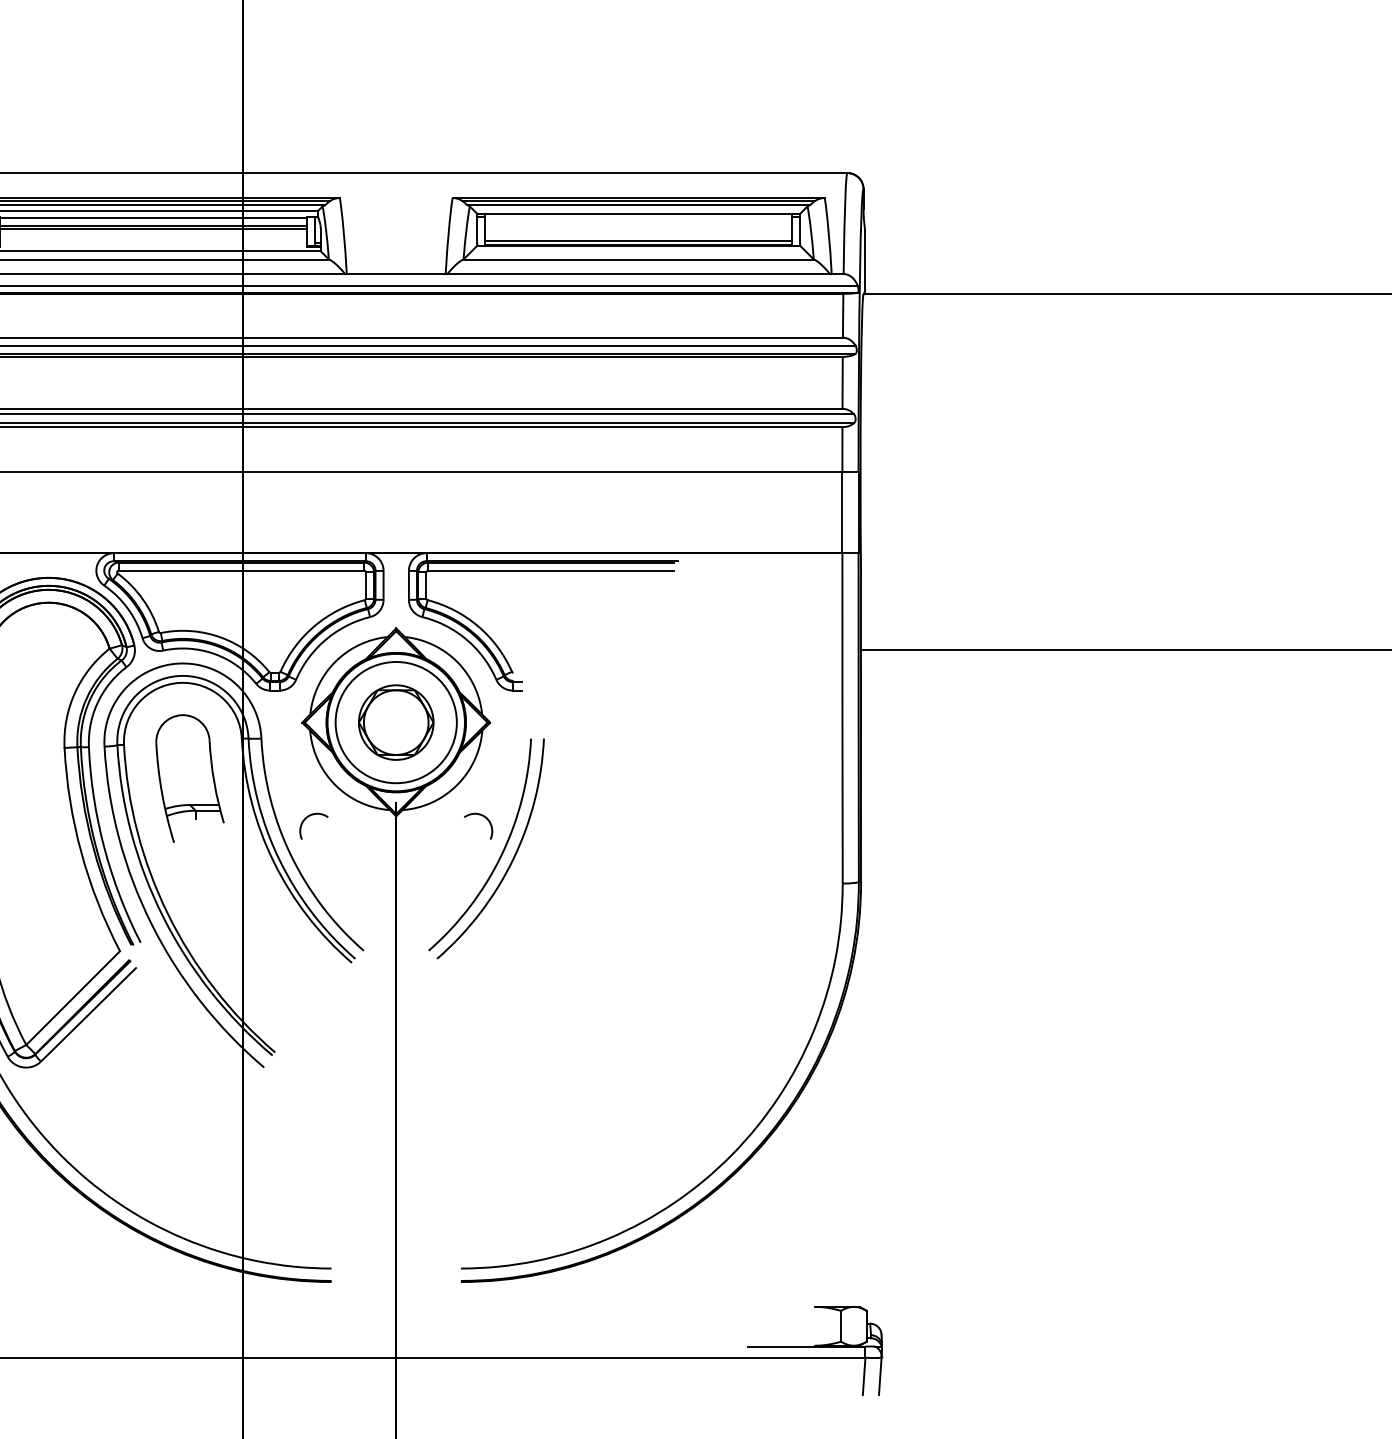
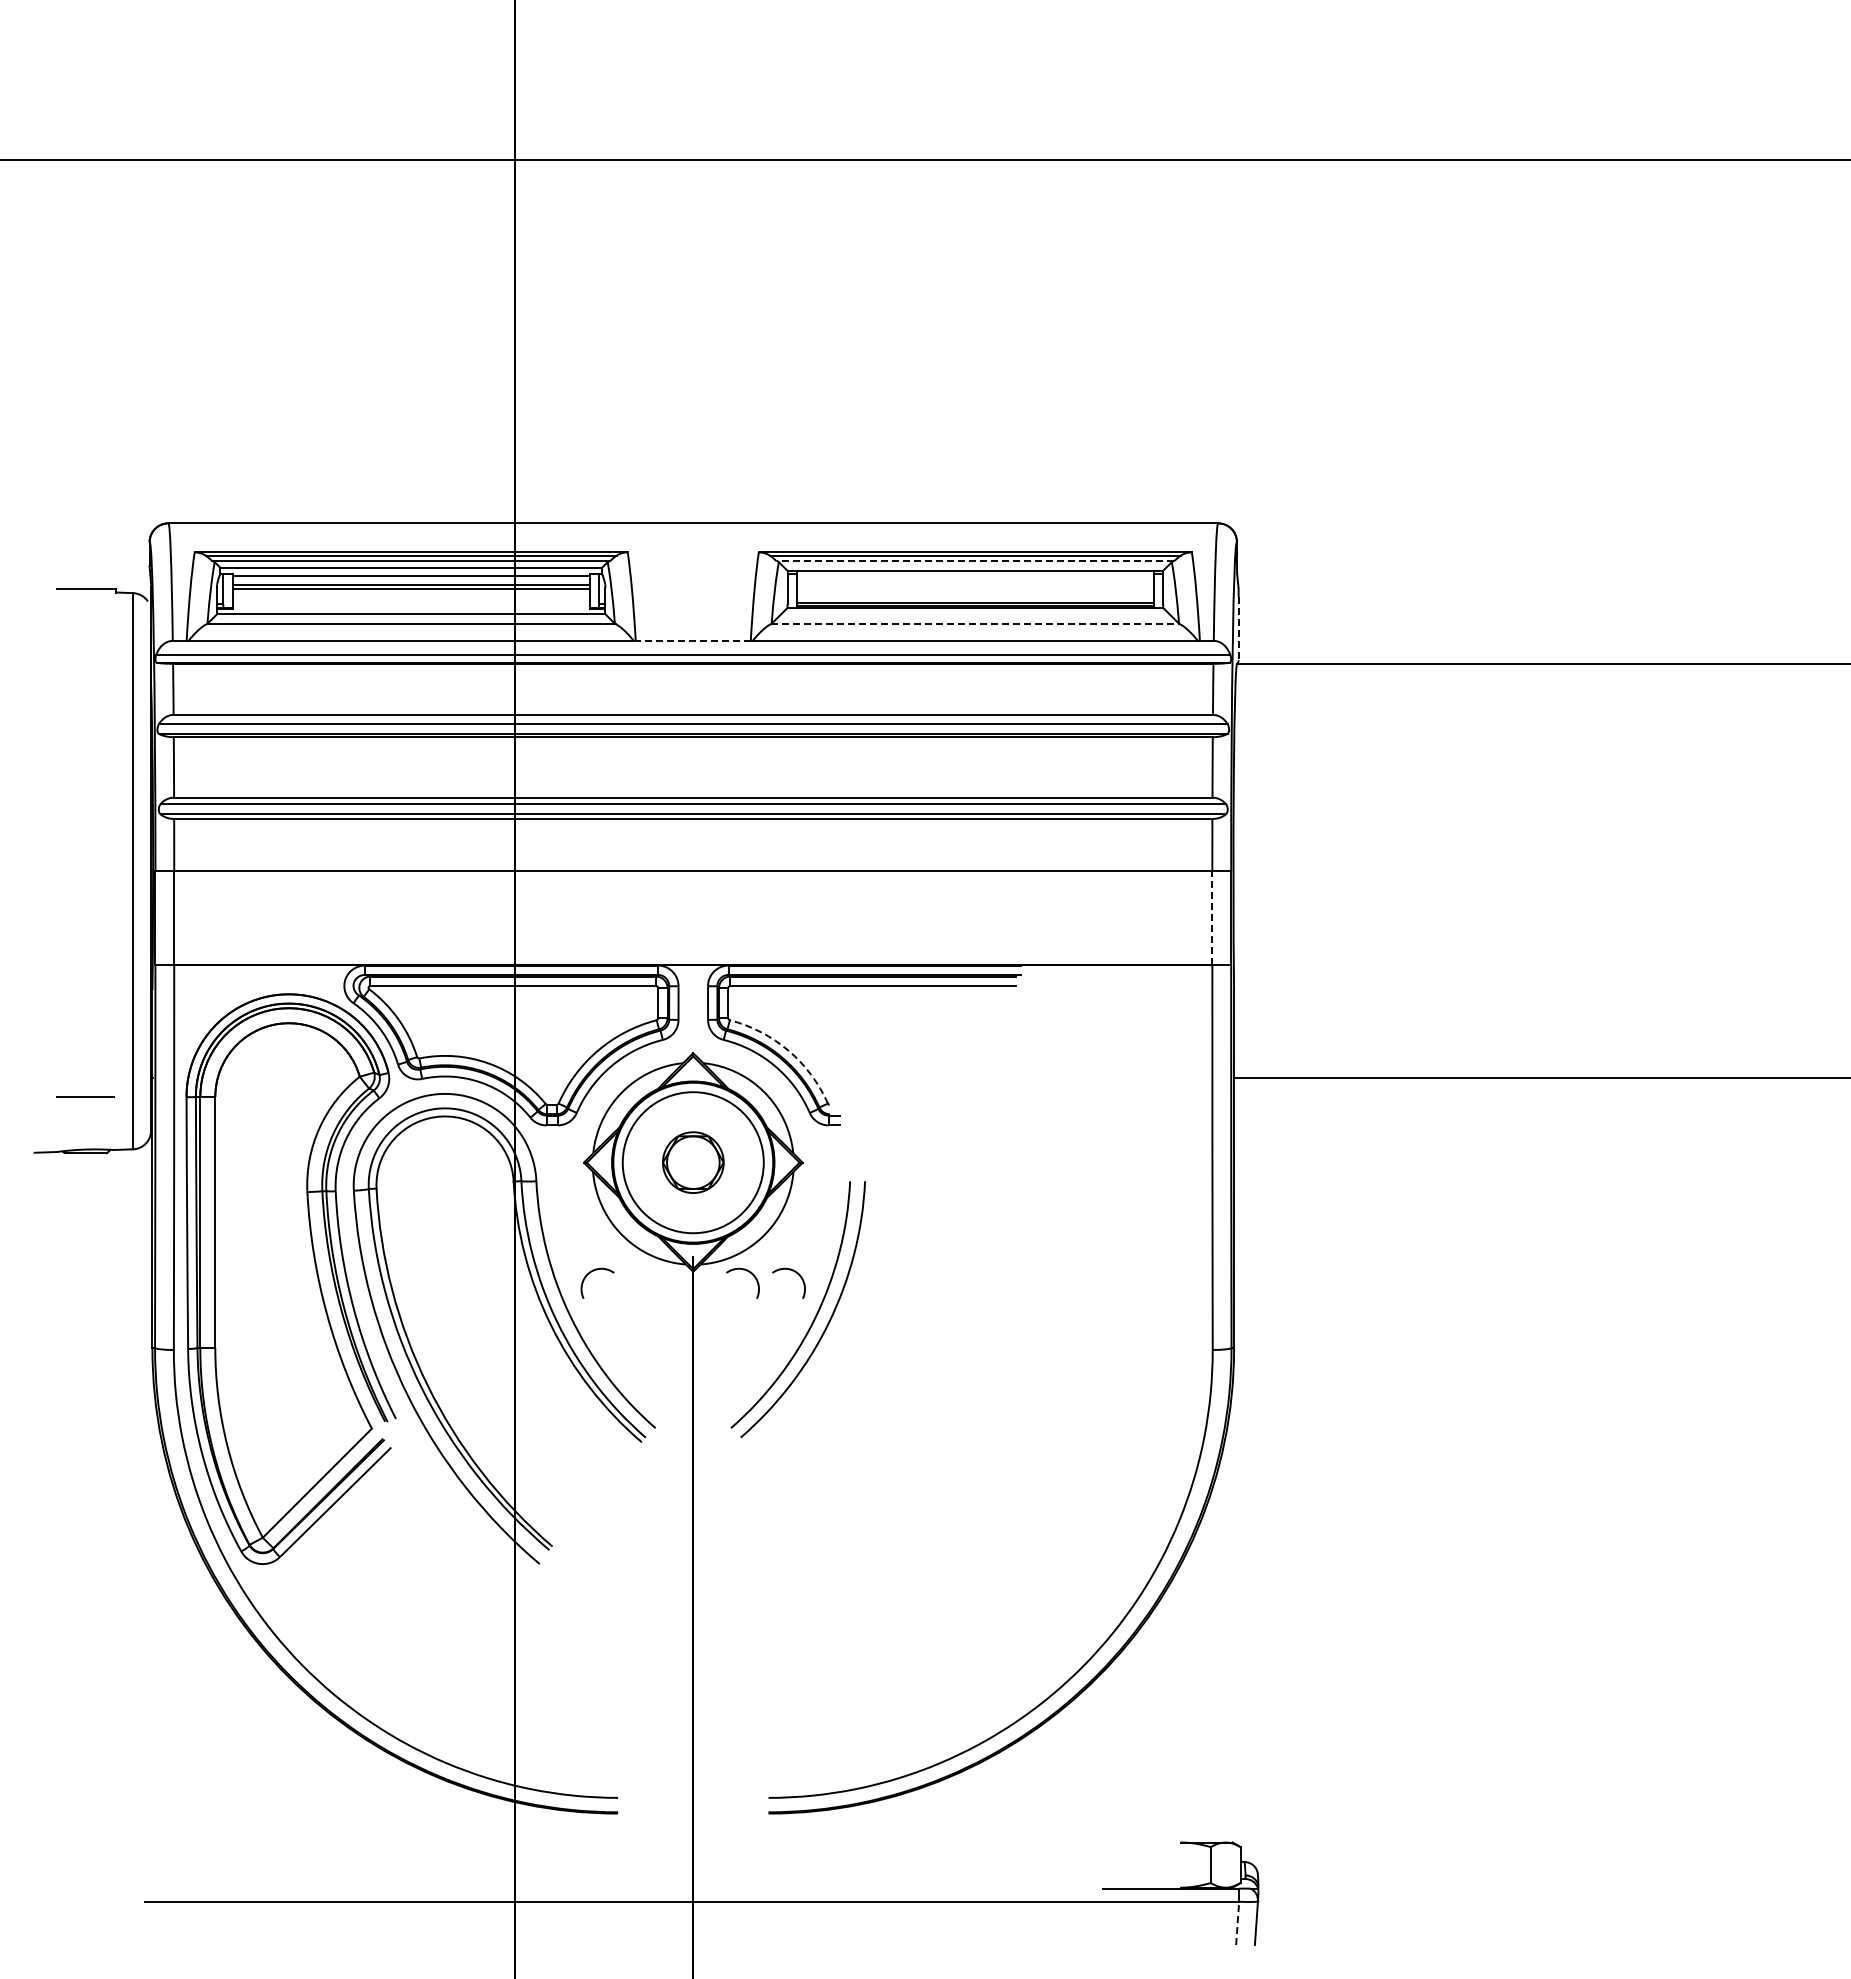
line: (638, 205) -> (975, 561), solid -> dashed
line: (638, 260) -> (975, 624), solid -> dashed
line: (864, 264) -> (1238, 629), solid -> dashed
line: (396, 273) -> (693, 640), solid -> dashed
line: (842, 511) -> (1212, 917), solid -> dashed
arc: (478, 626) -> (788, 1050), solid -> dashed
part: (396, 722) -> (693, 1162), size x0.7
part: (190, 778) -> (453, 1227), removed
curve: (443, 816) -> (748, 1272), added
line: (864, 1376) -> (1237, 1923), solid -> dashed

